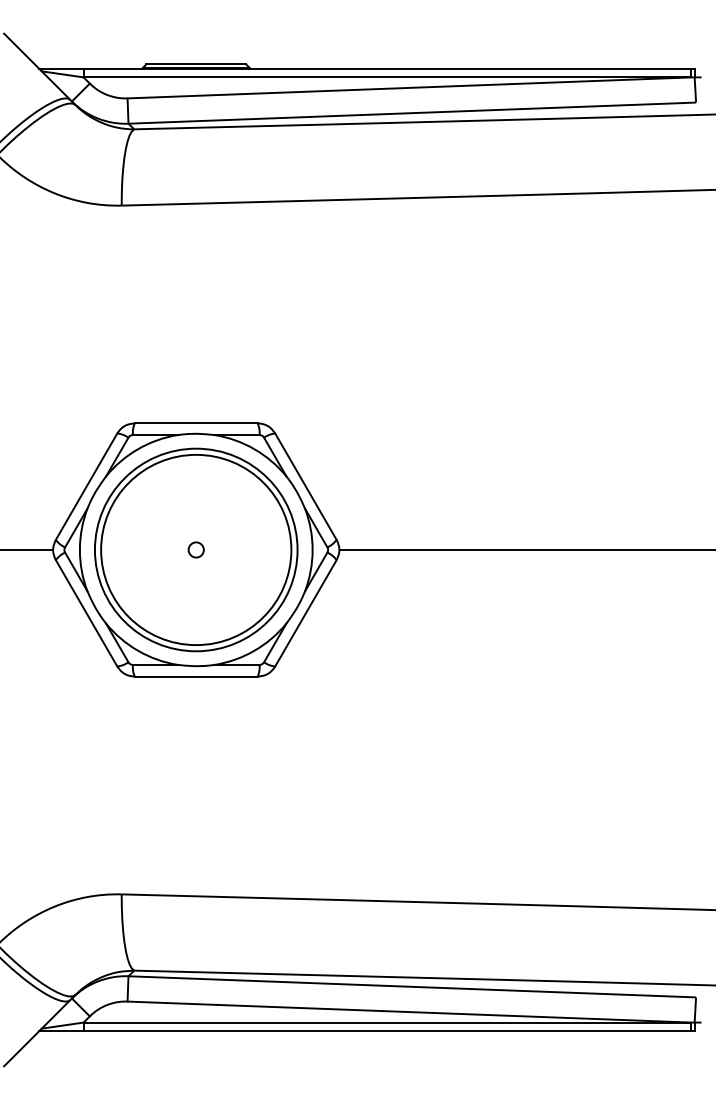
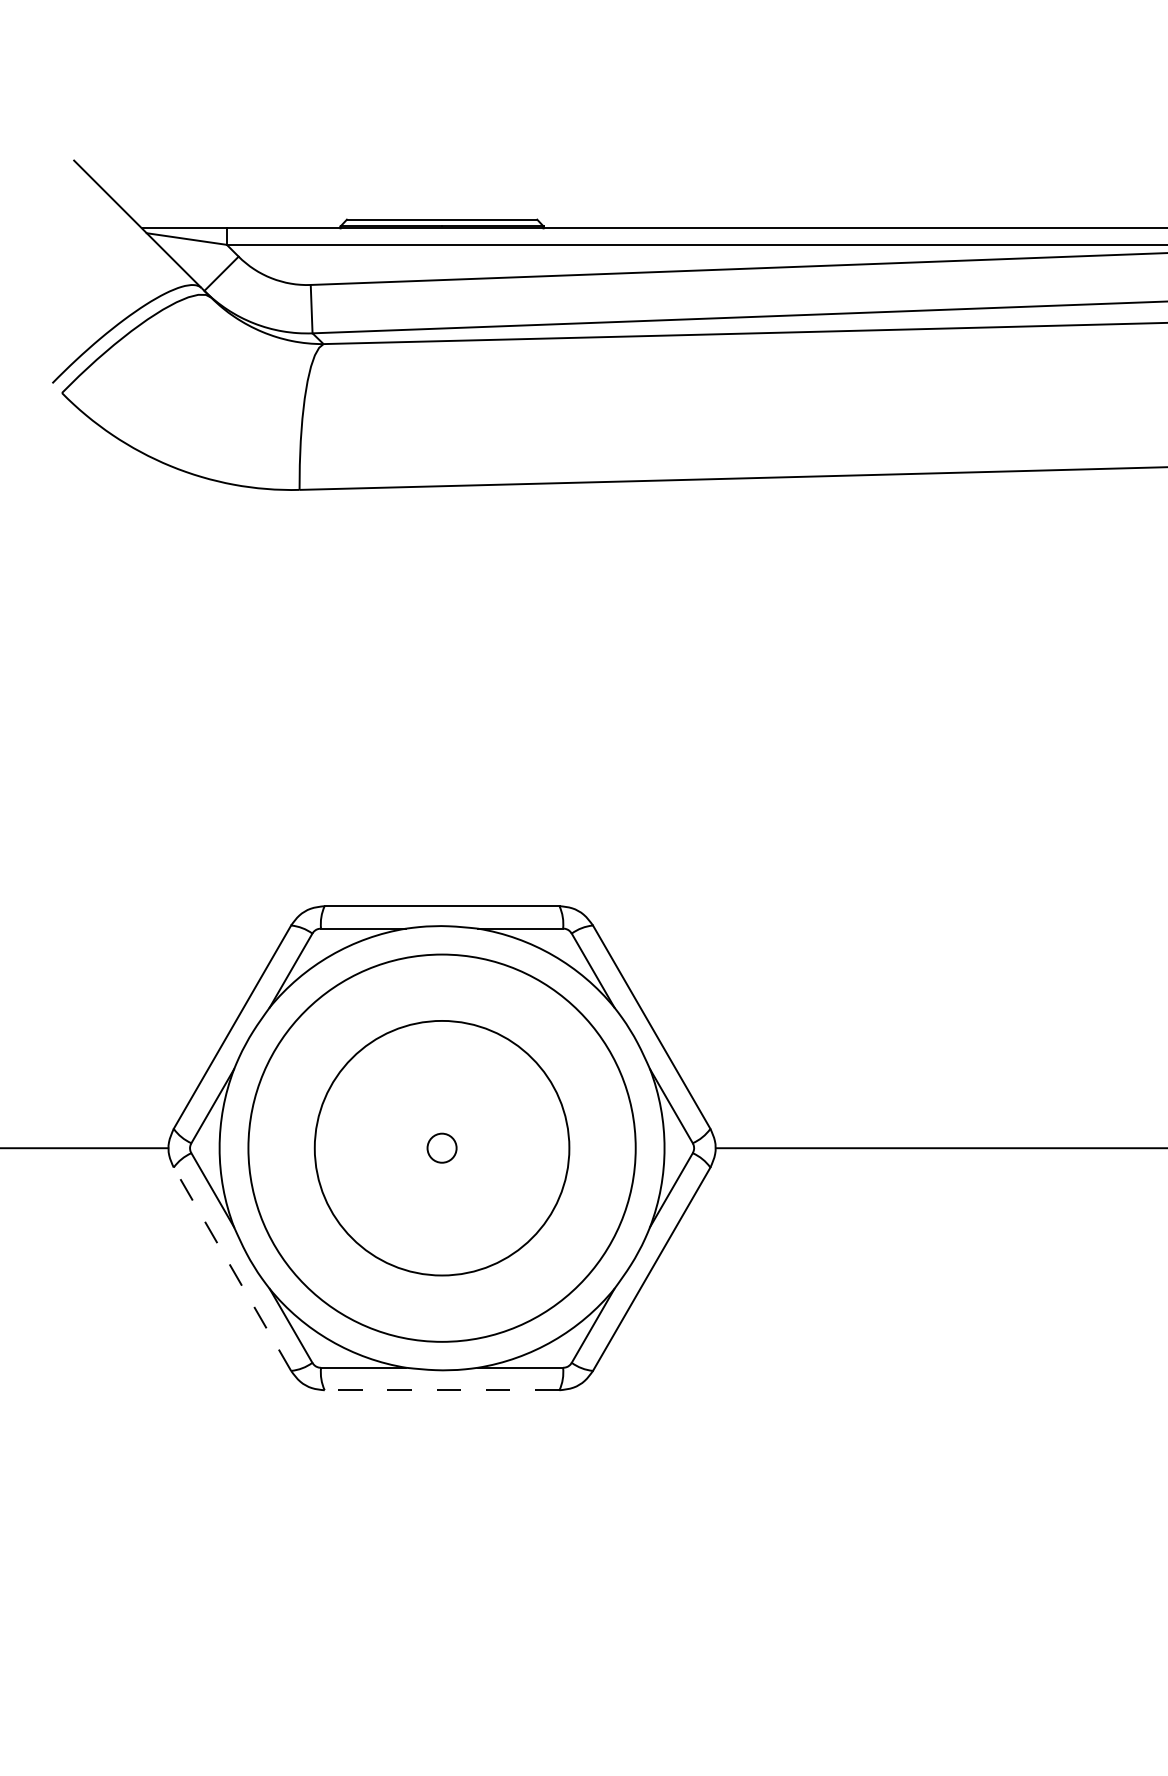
circle: (196, 549) -> (442, 1147), size x0.7
line: (86, 612) -> (232, 1267), solid -> dashed
line: (195, 676) -> (440, 1390), solid -> dashed

